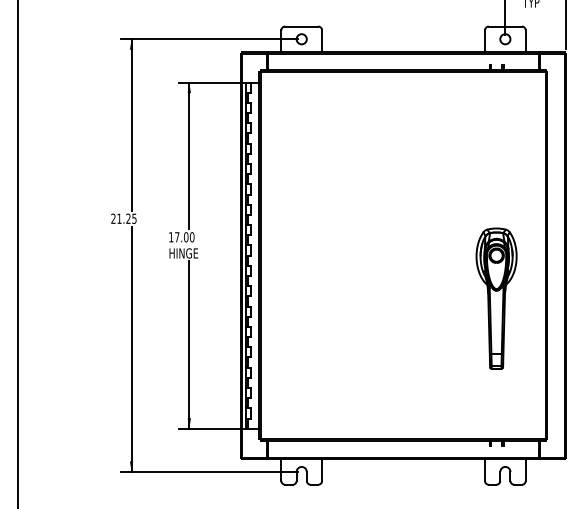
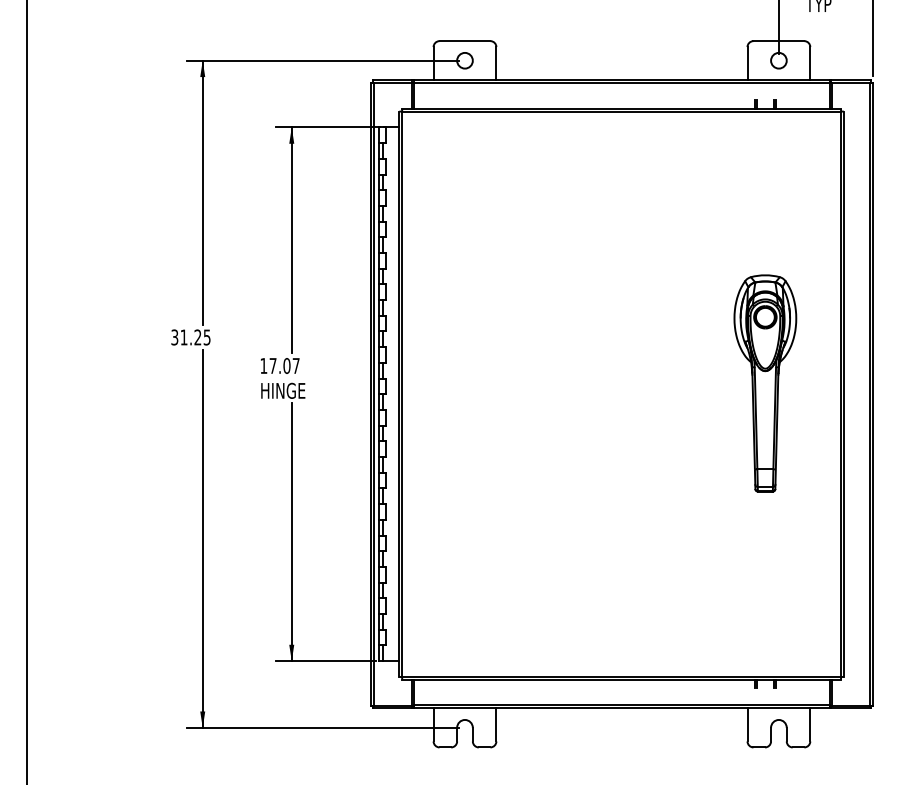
text: (113, 218) -> (174, 337), 21.25 -> 31.25
text: (192, 237) -> (296, 366), 17.00 -> 17.07
part: (496, 298) -> (765, 383), moved

